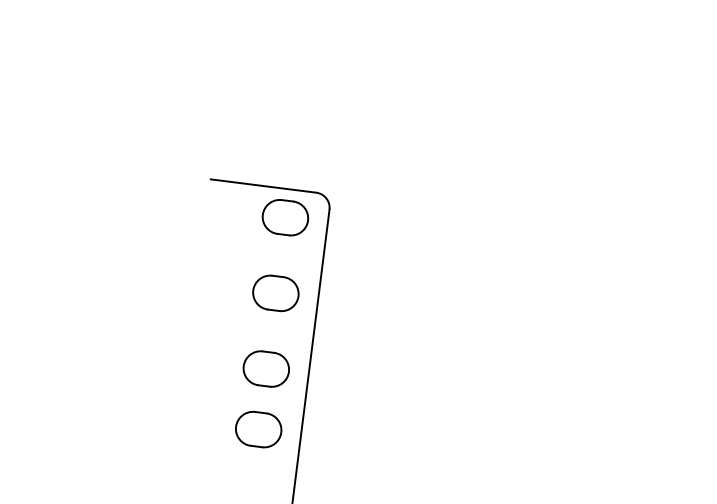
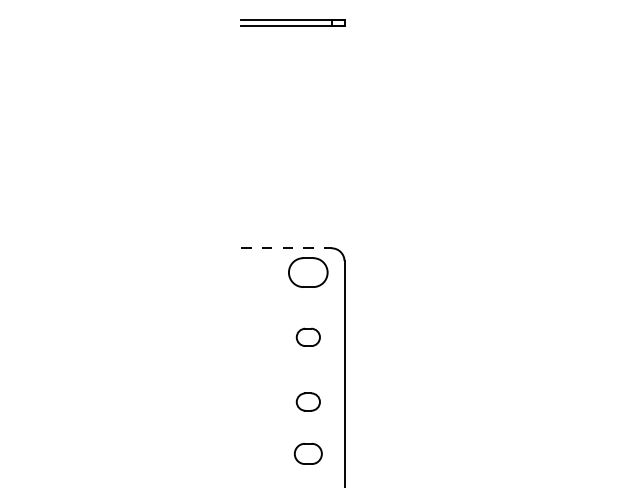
line: (263, 186) -> (286, 248), solid -> dashed
part: (276, 293) -> (308, 337), size x0.6
part: (266, 368) -> (308, 401), size x0.6
part: (258, 429) -> (308, 453), size x0.7

